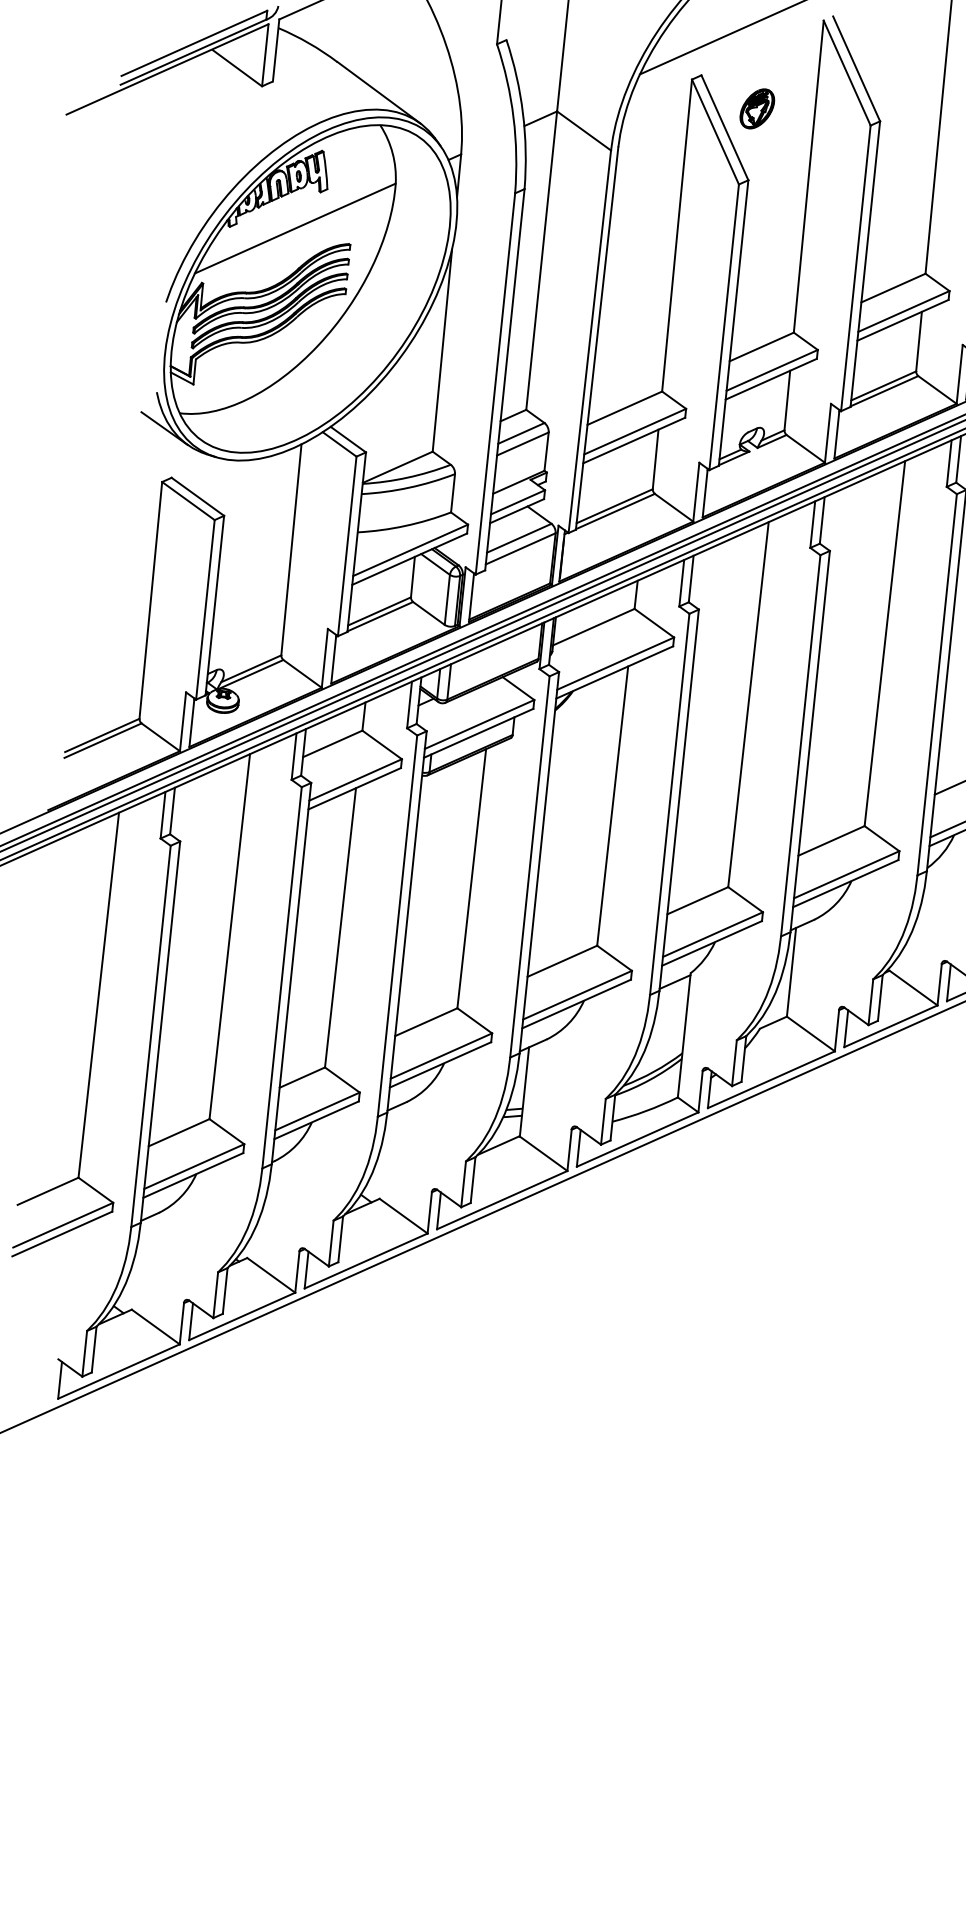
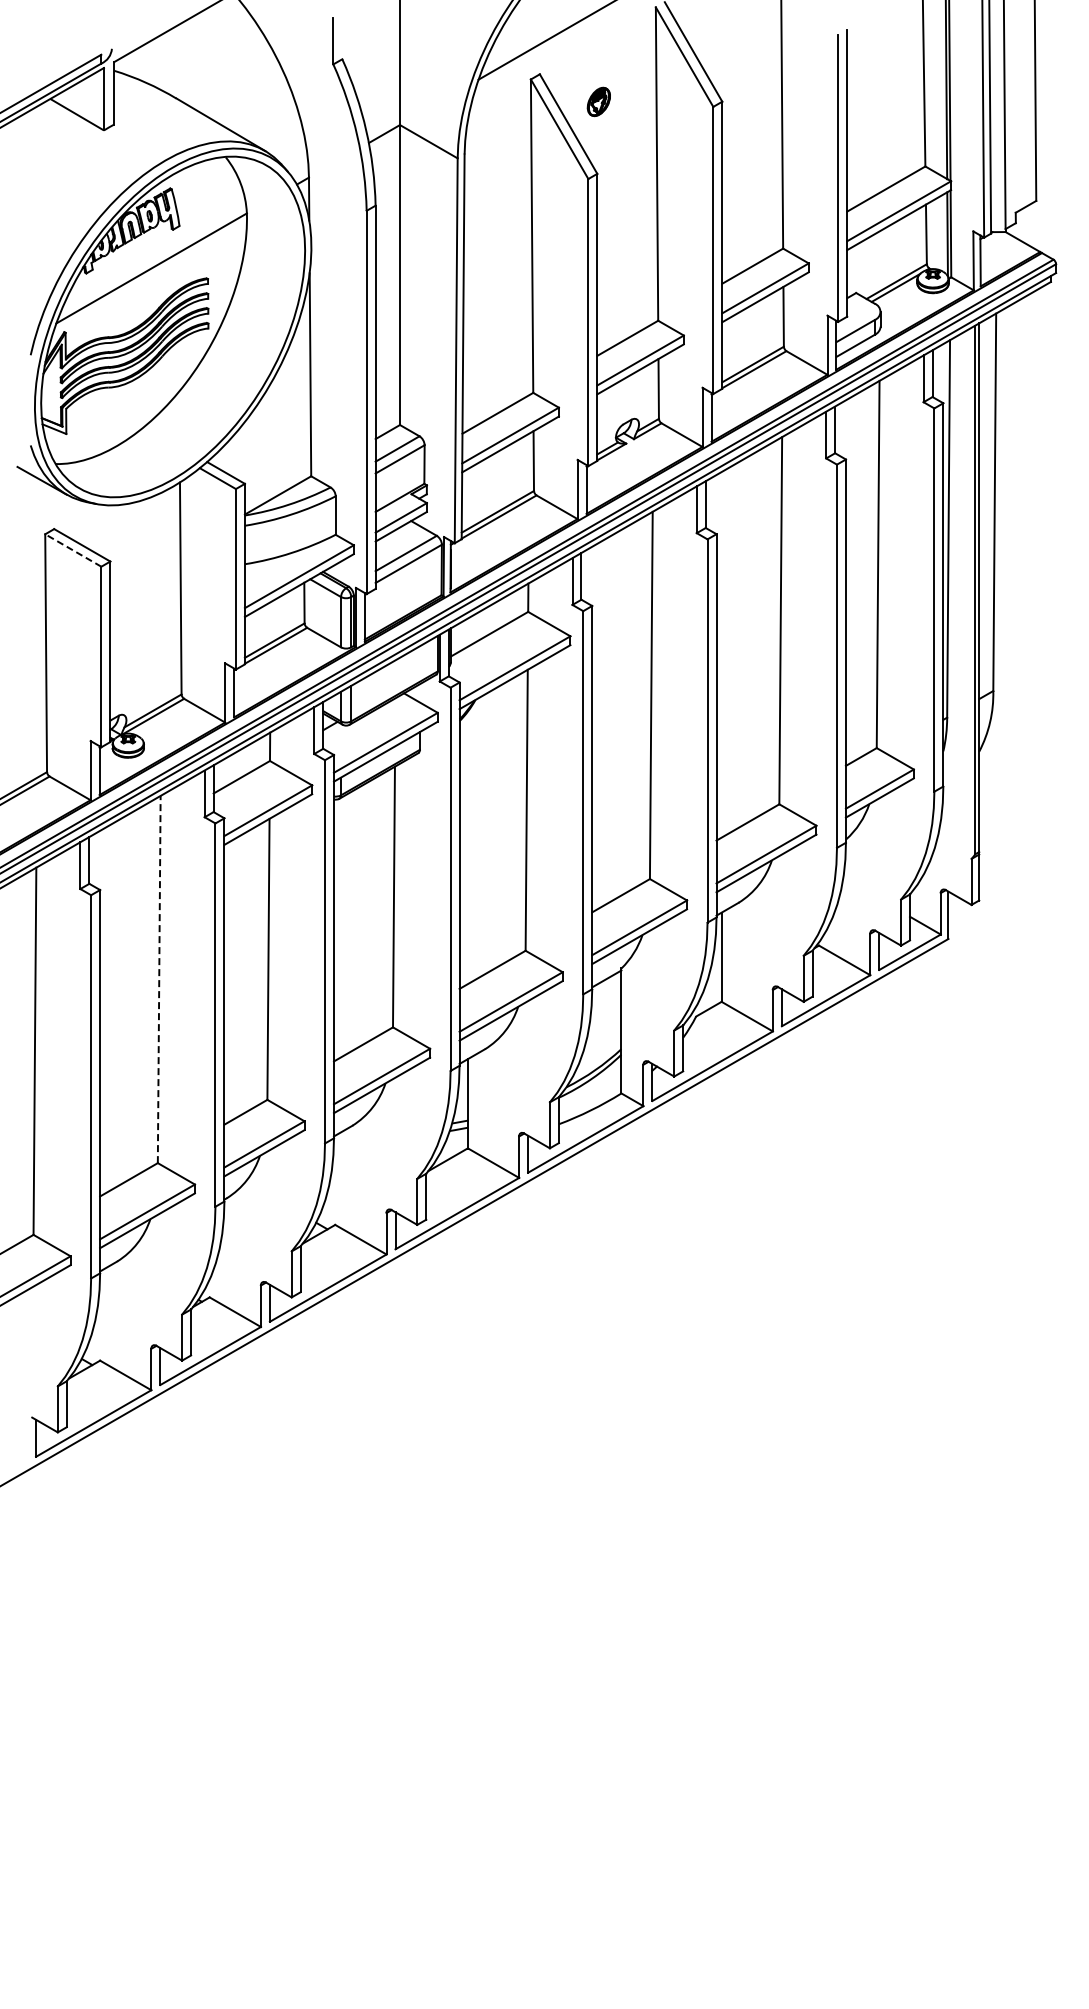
part: (756, 108) -> (598, 101), size x0.7
line: (187, 500) -> (72, 550), solid -> dashed
line: (230, 936) -> (159, 979), solid -> dashed

